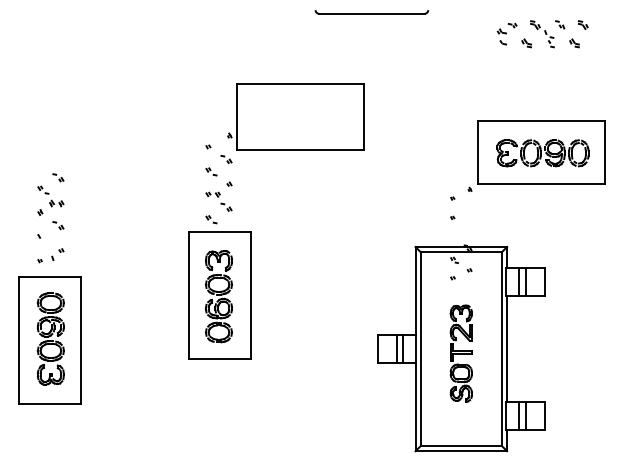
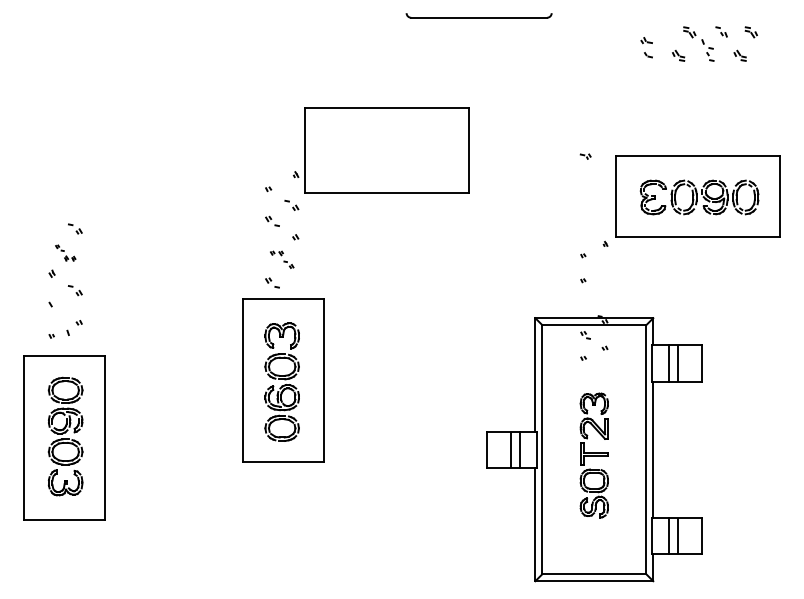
part: (512, 25) -> (585, 156), moved
part: (50, 196) -> (65, 253), size x0.6
part: (218, 201) -> (281, 259), size x0.7

